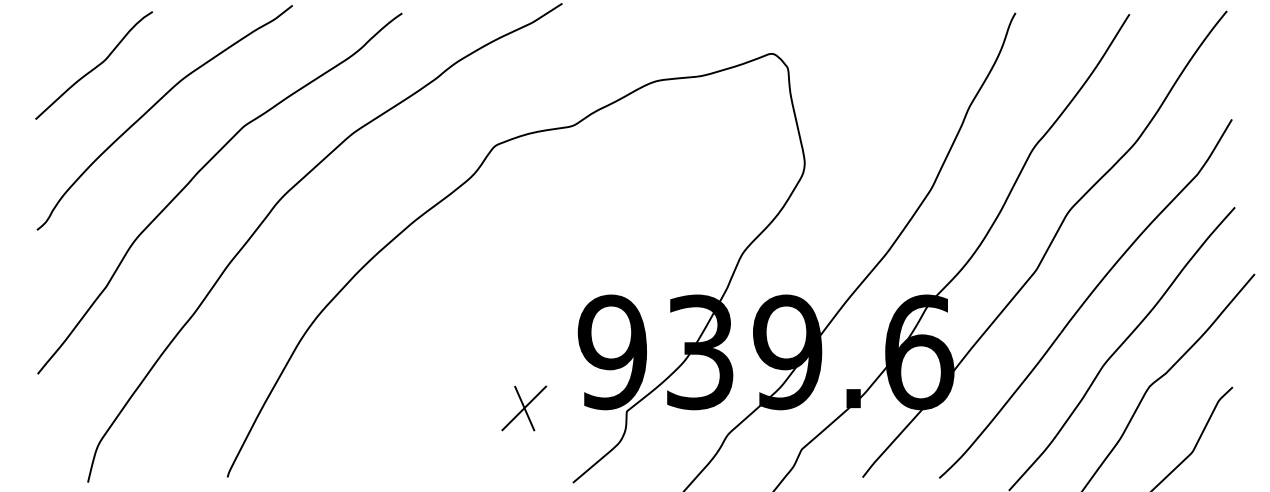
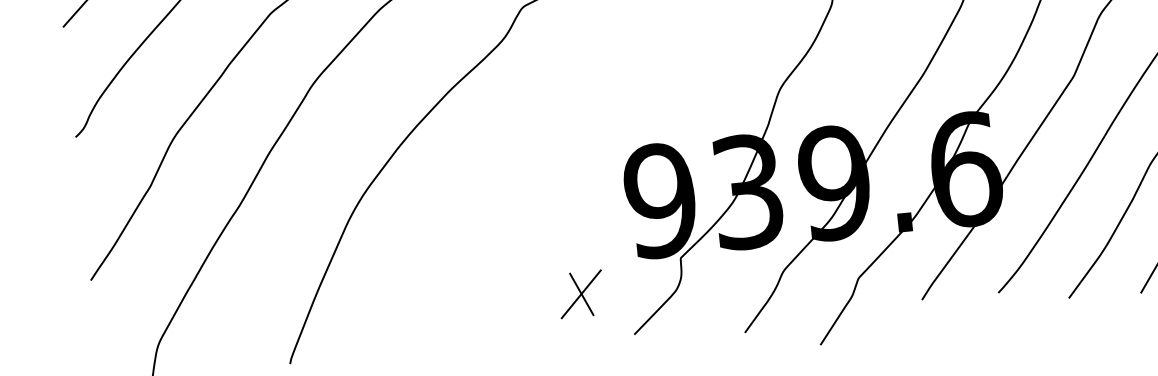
part: (524, 408) -> (581, 294), moved

